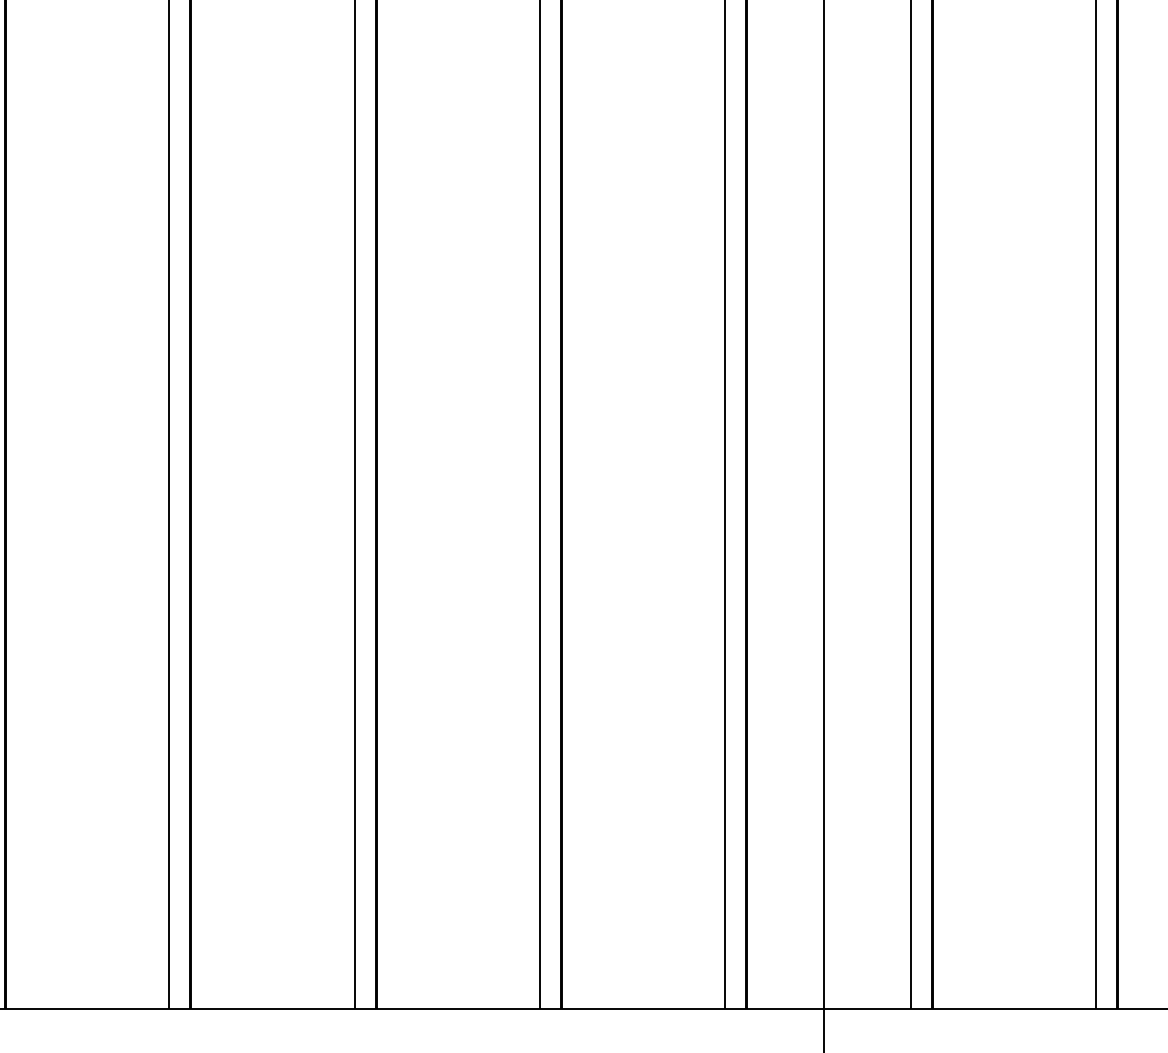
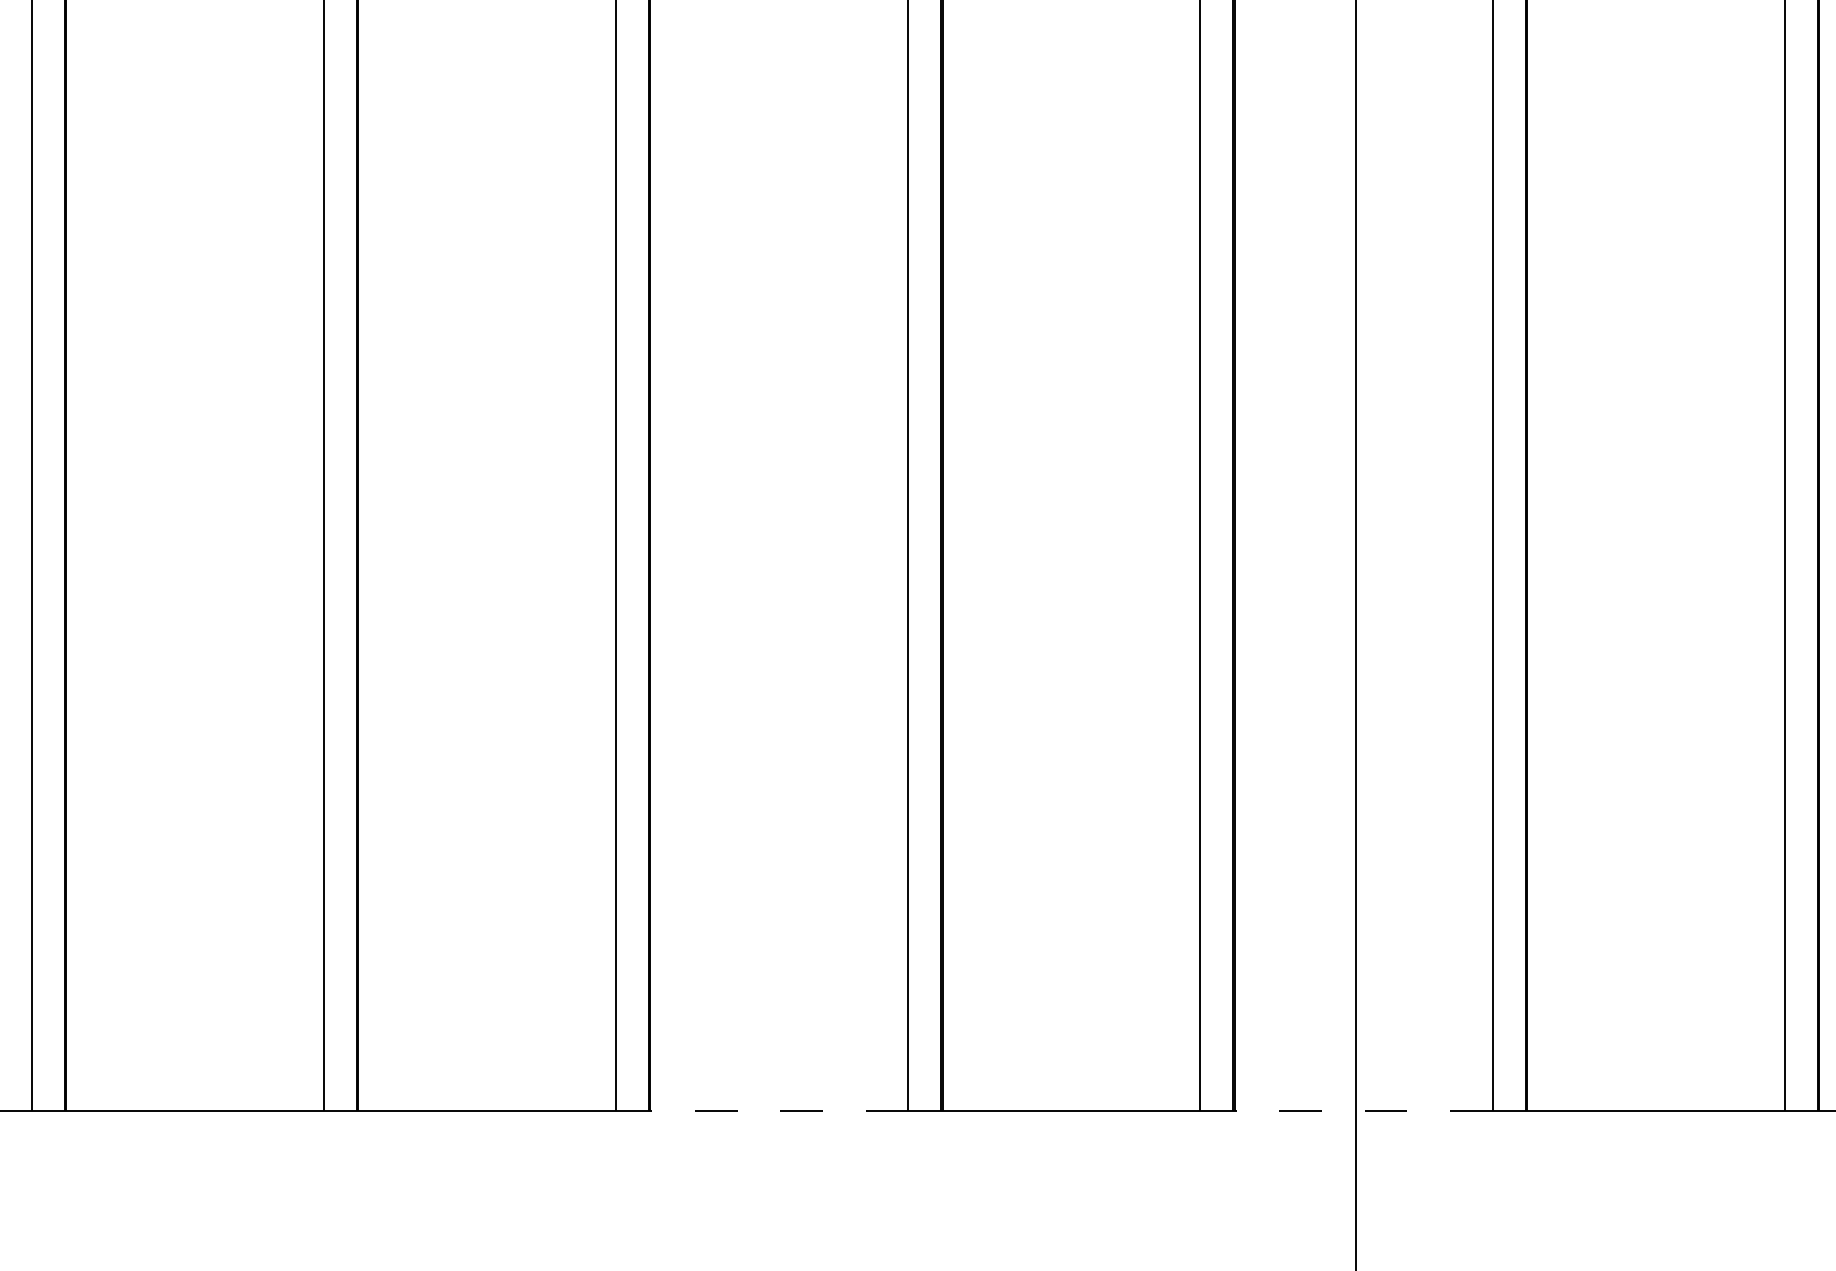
line: (458, 1008) -> (779, 1109), solid -> dashed
line: (828, 1008) -> (1363, 1109), solid -> dashed

